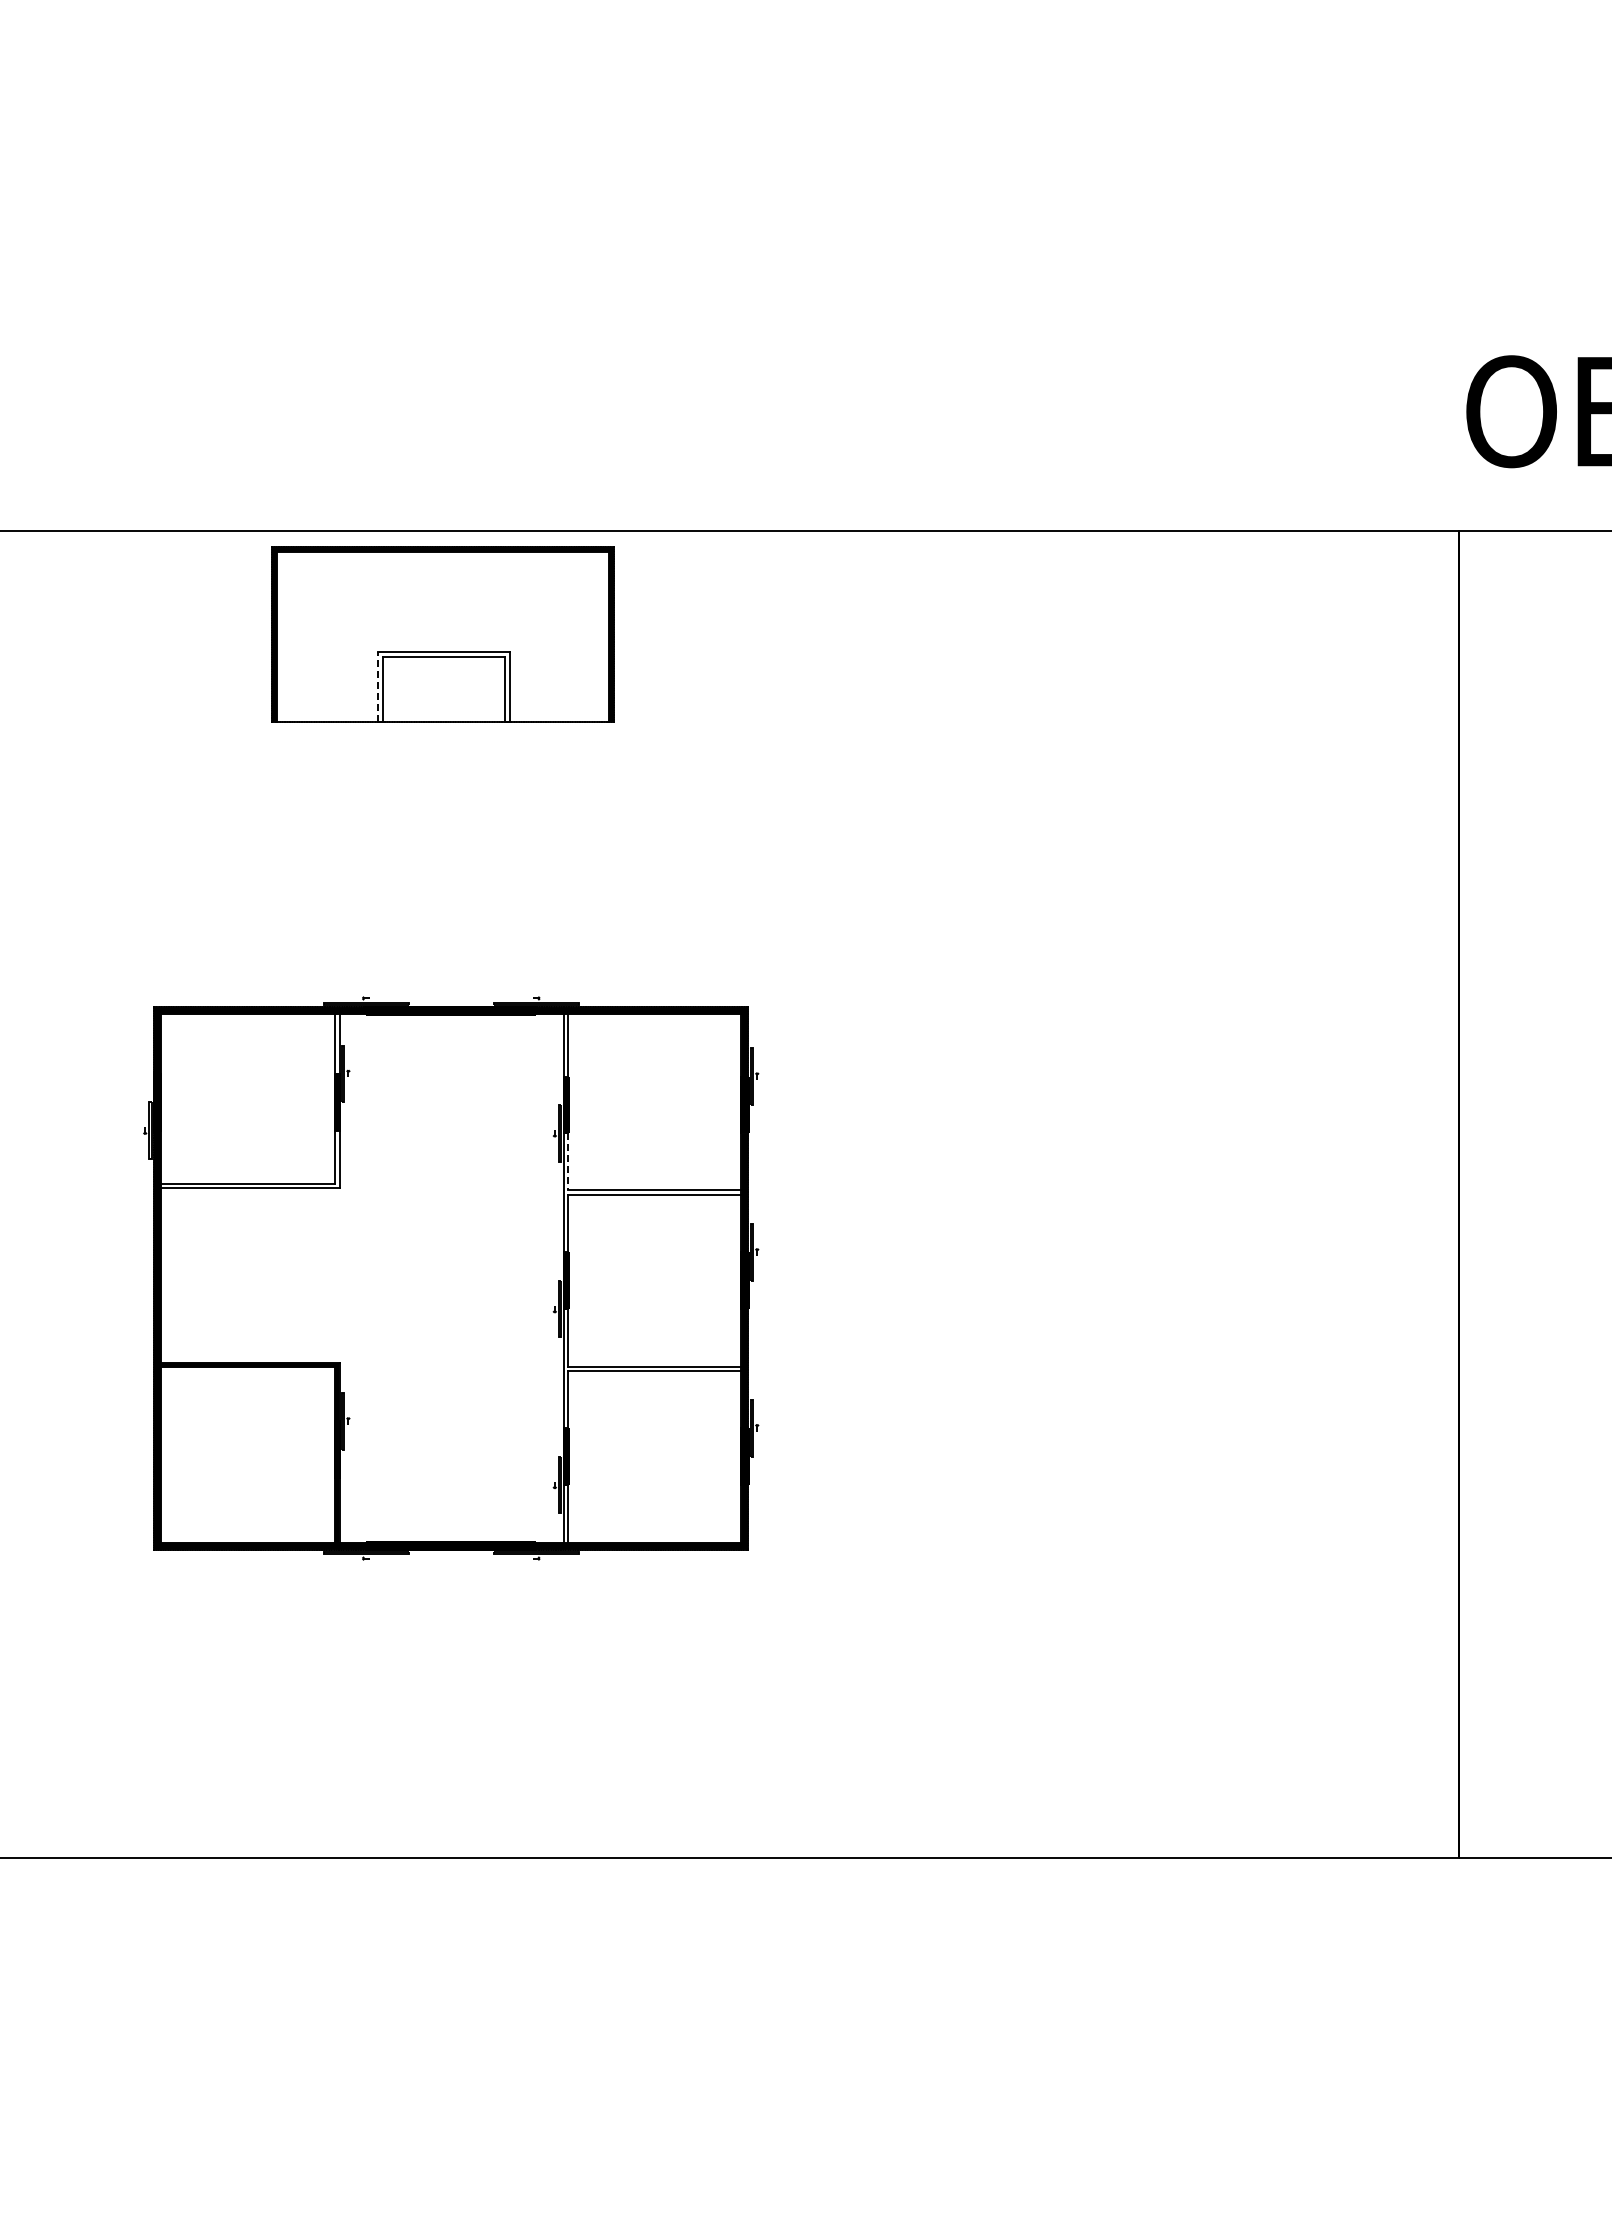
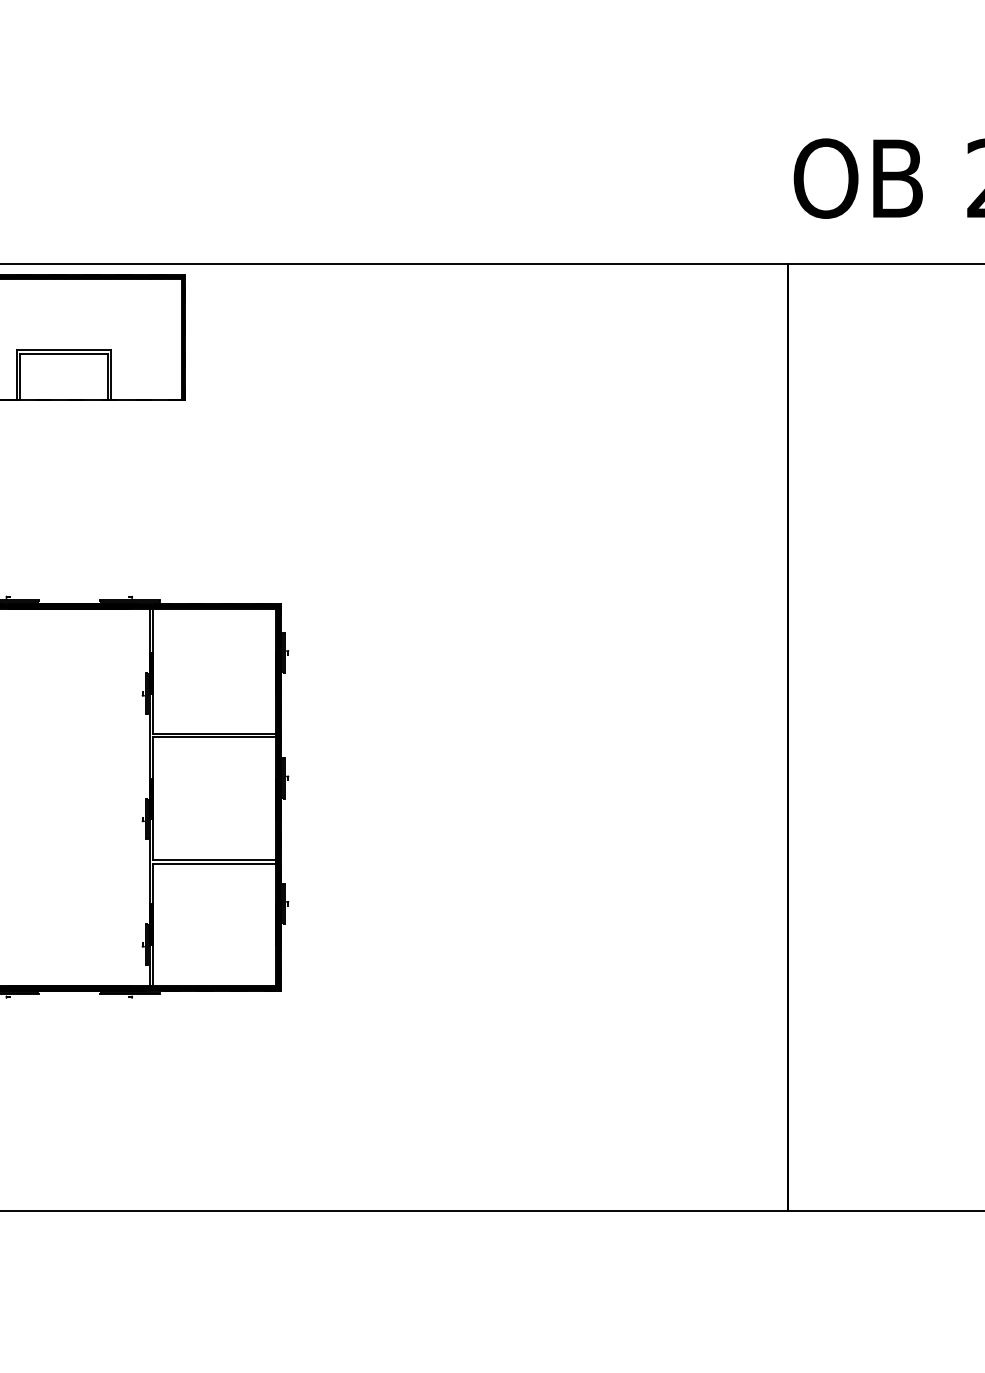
line: (377, 686) -> (16, 374), dashed -> solid
line: (568, 1162) -> (152, 714), dashed -> solid

